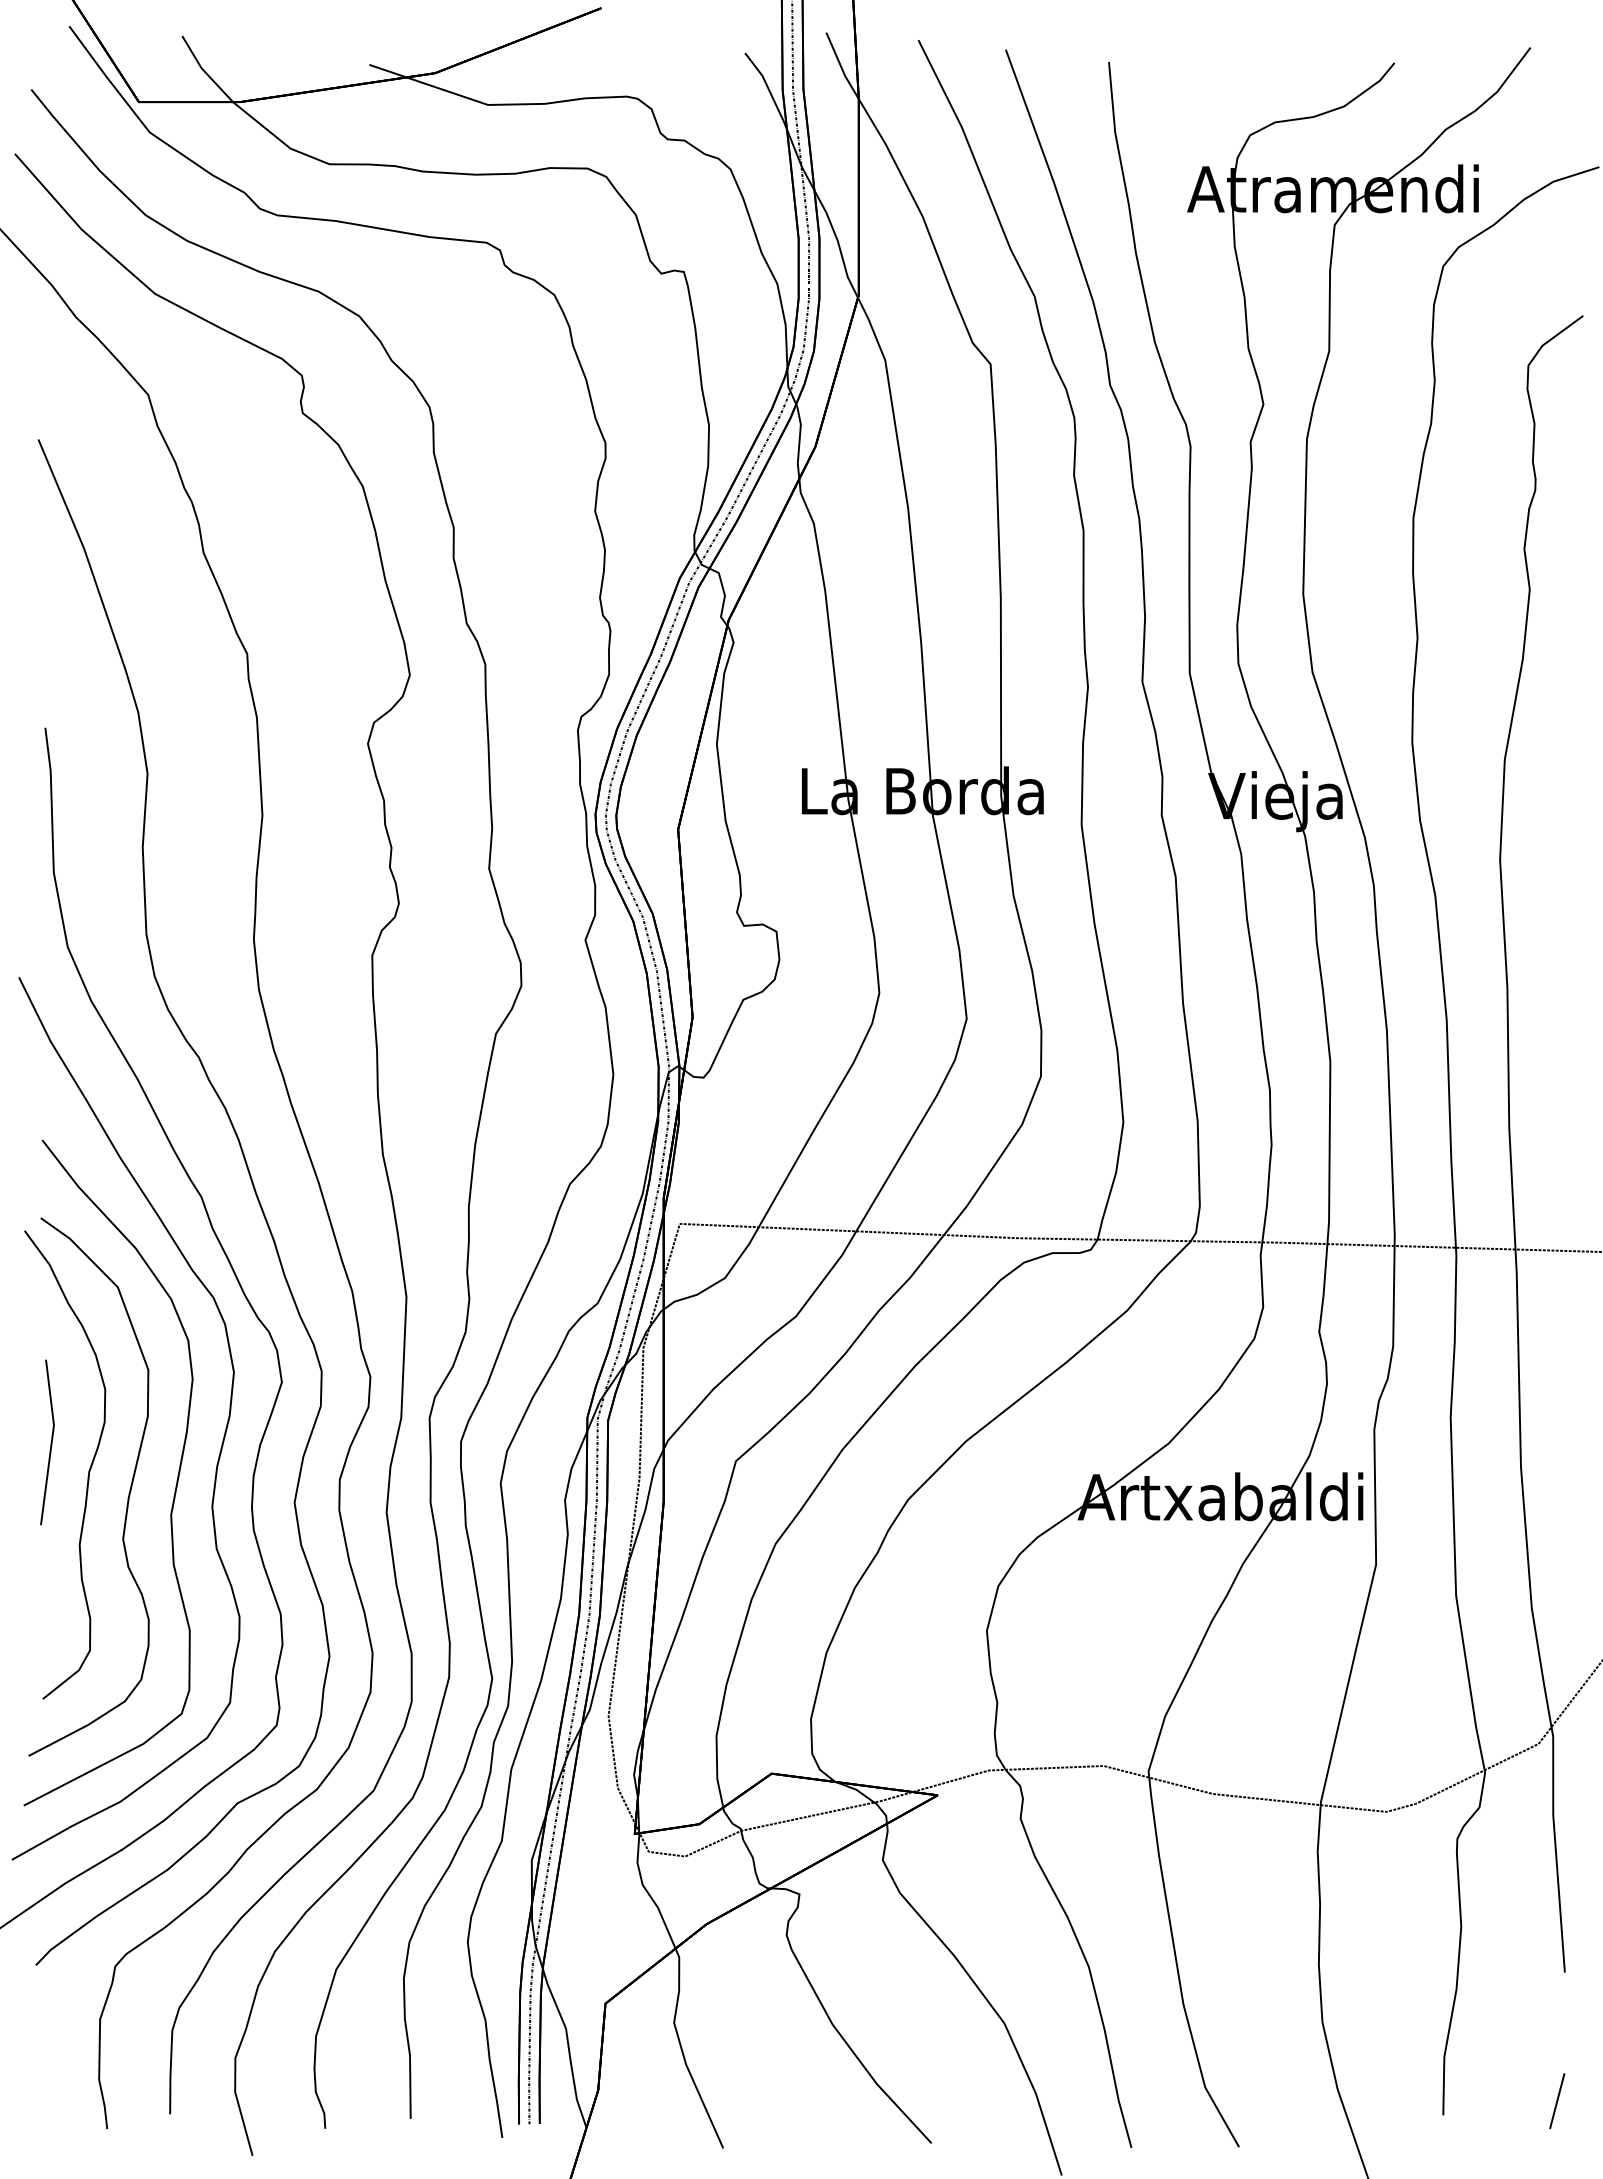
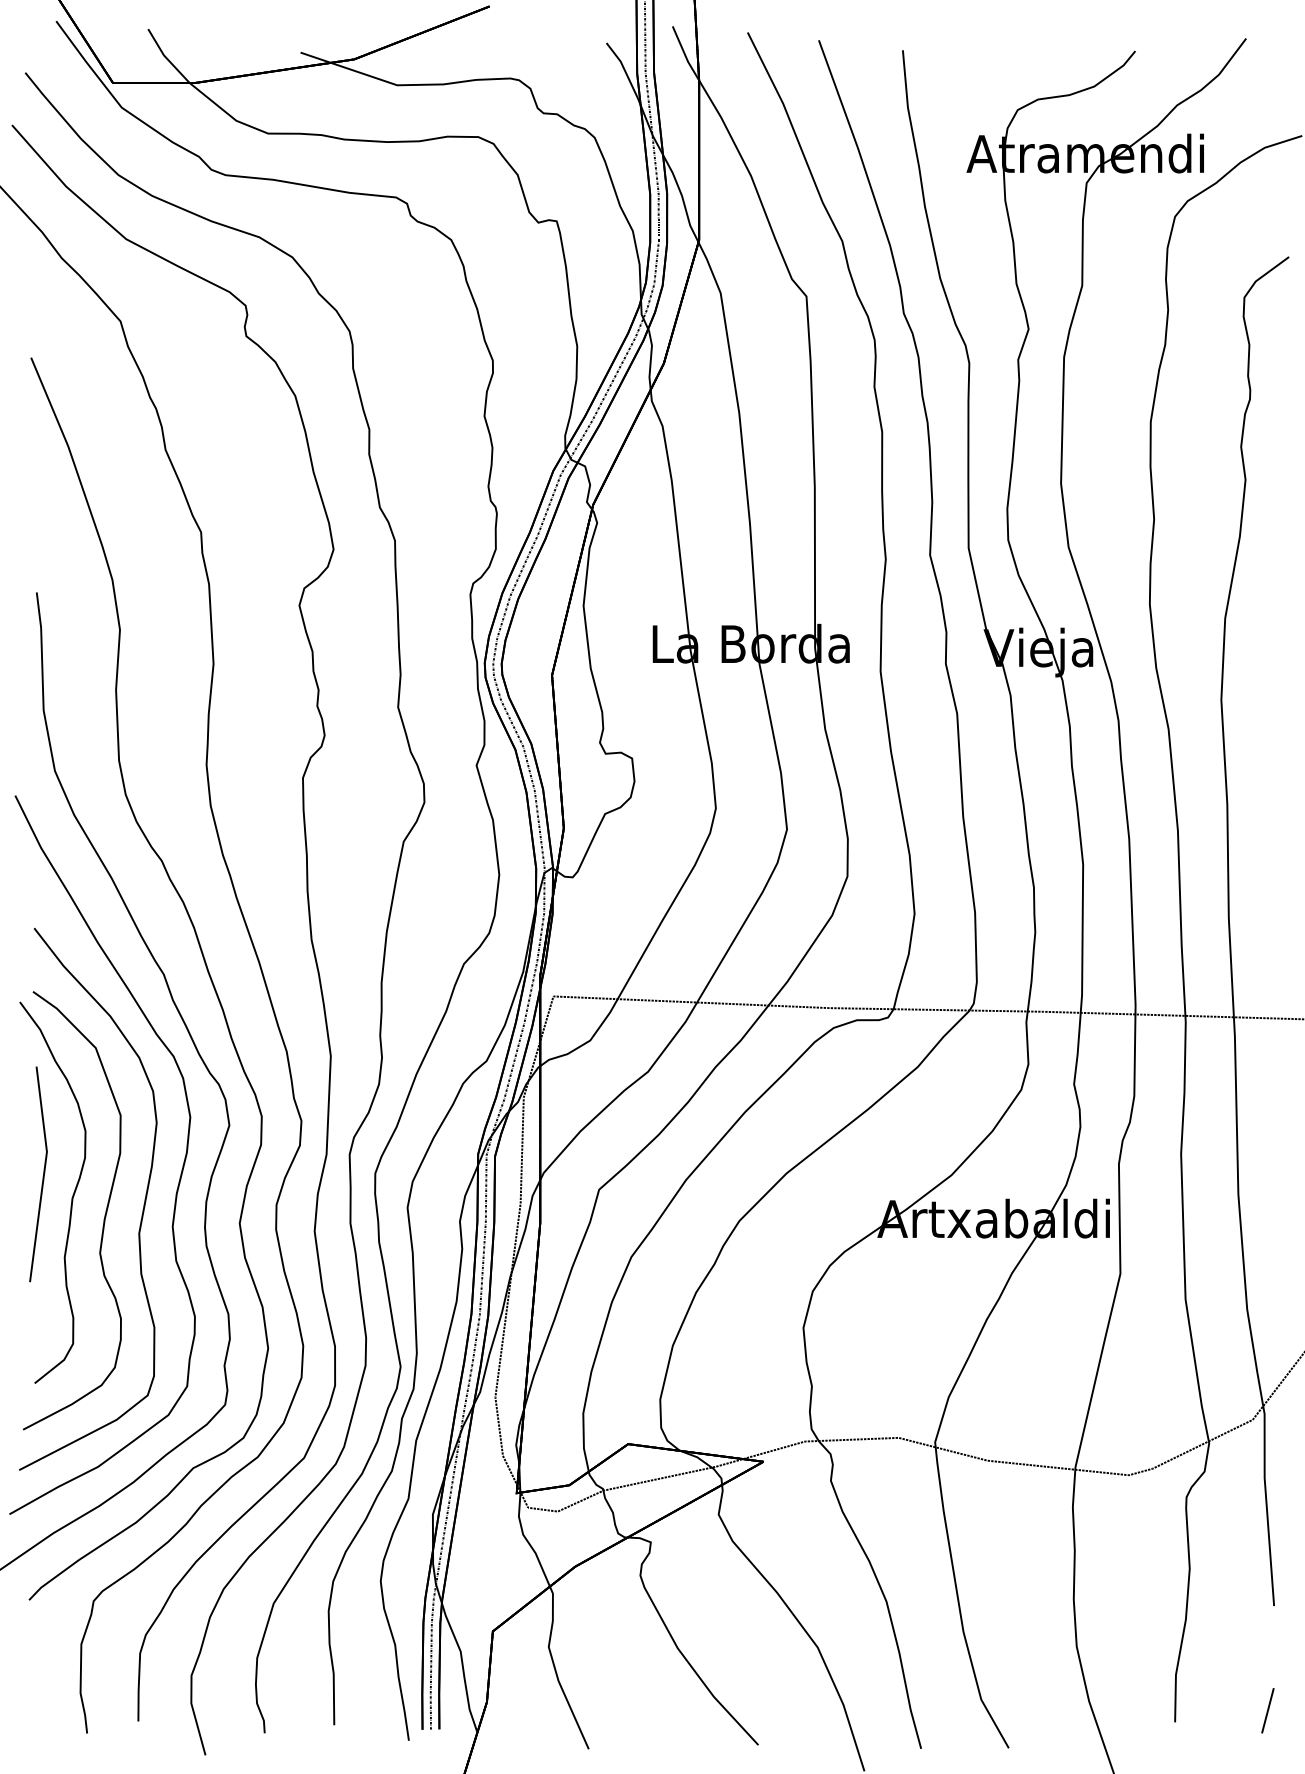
part: (47, 1442) -> (38, 1174), size x1.6

